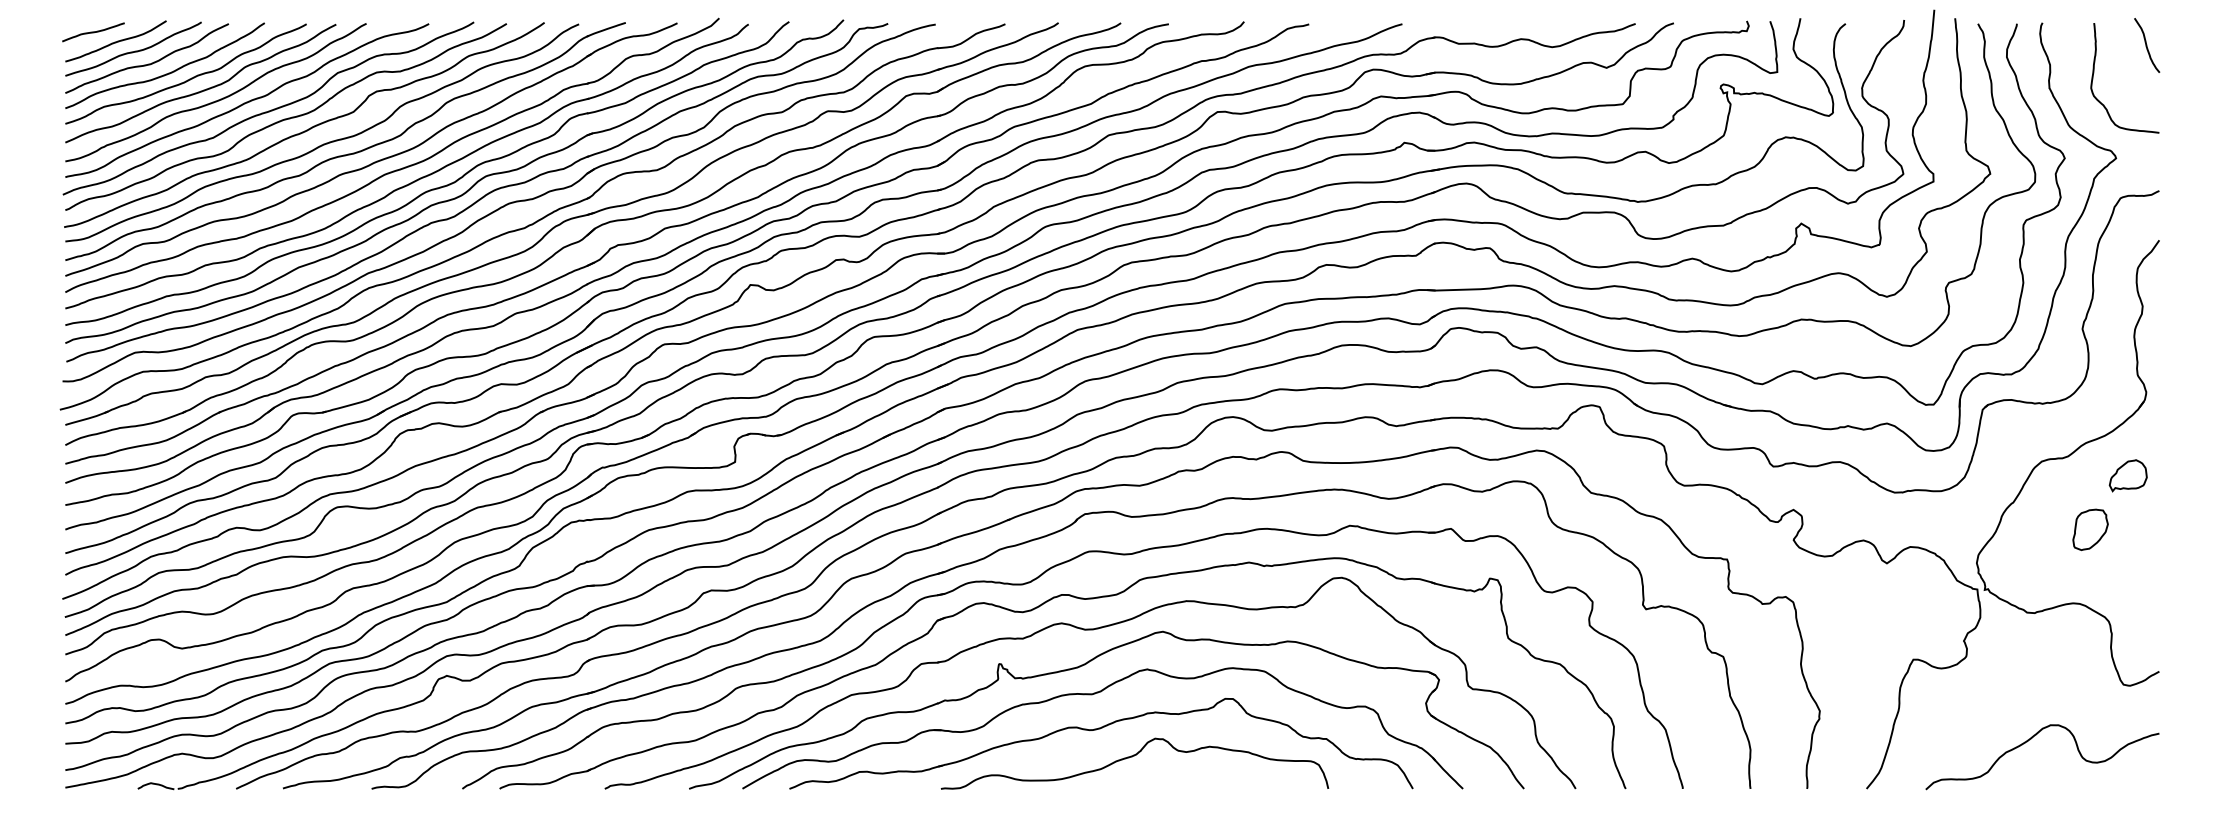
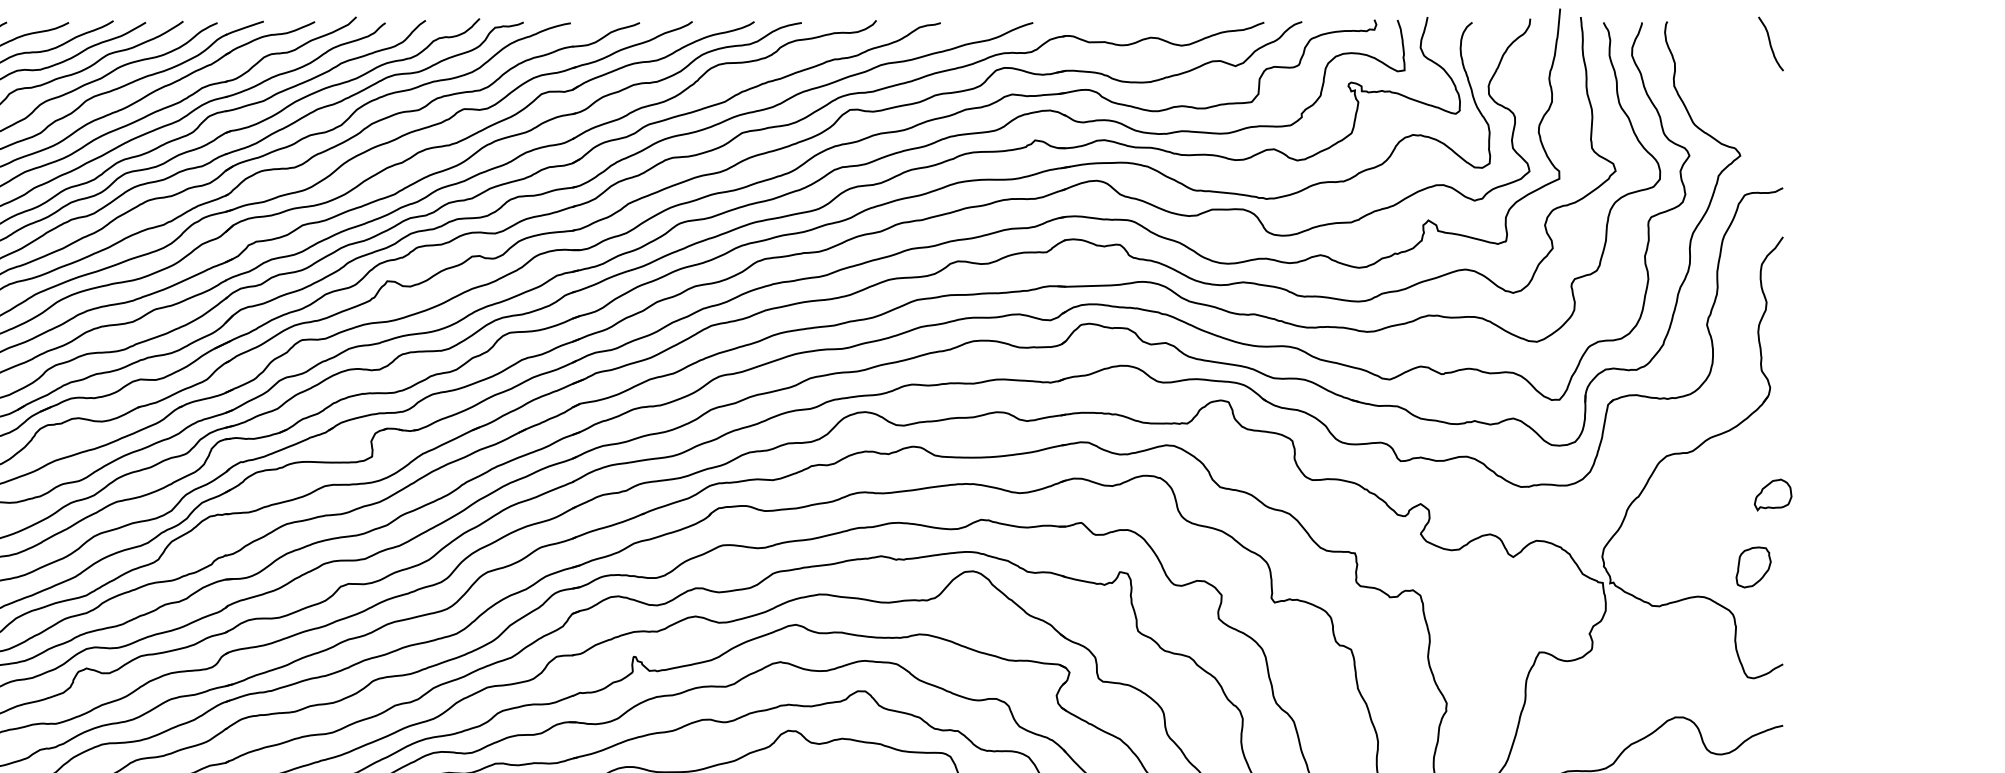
curve: (2094, 73) -> (1718, 71), removed
part: (2127, 475) -> (1772, 494), moved
part: (2090, 529) -> (1753, 567), moved

